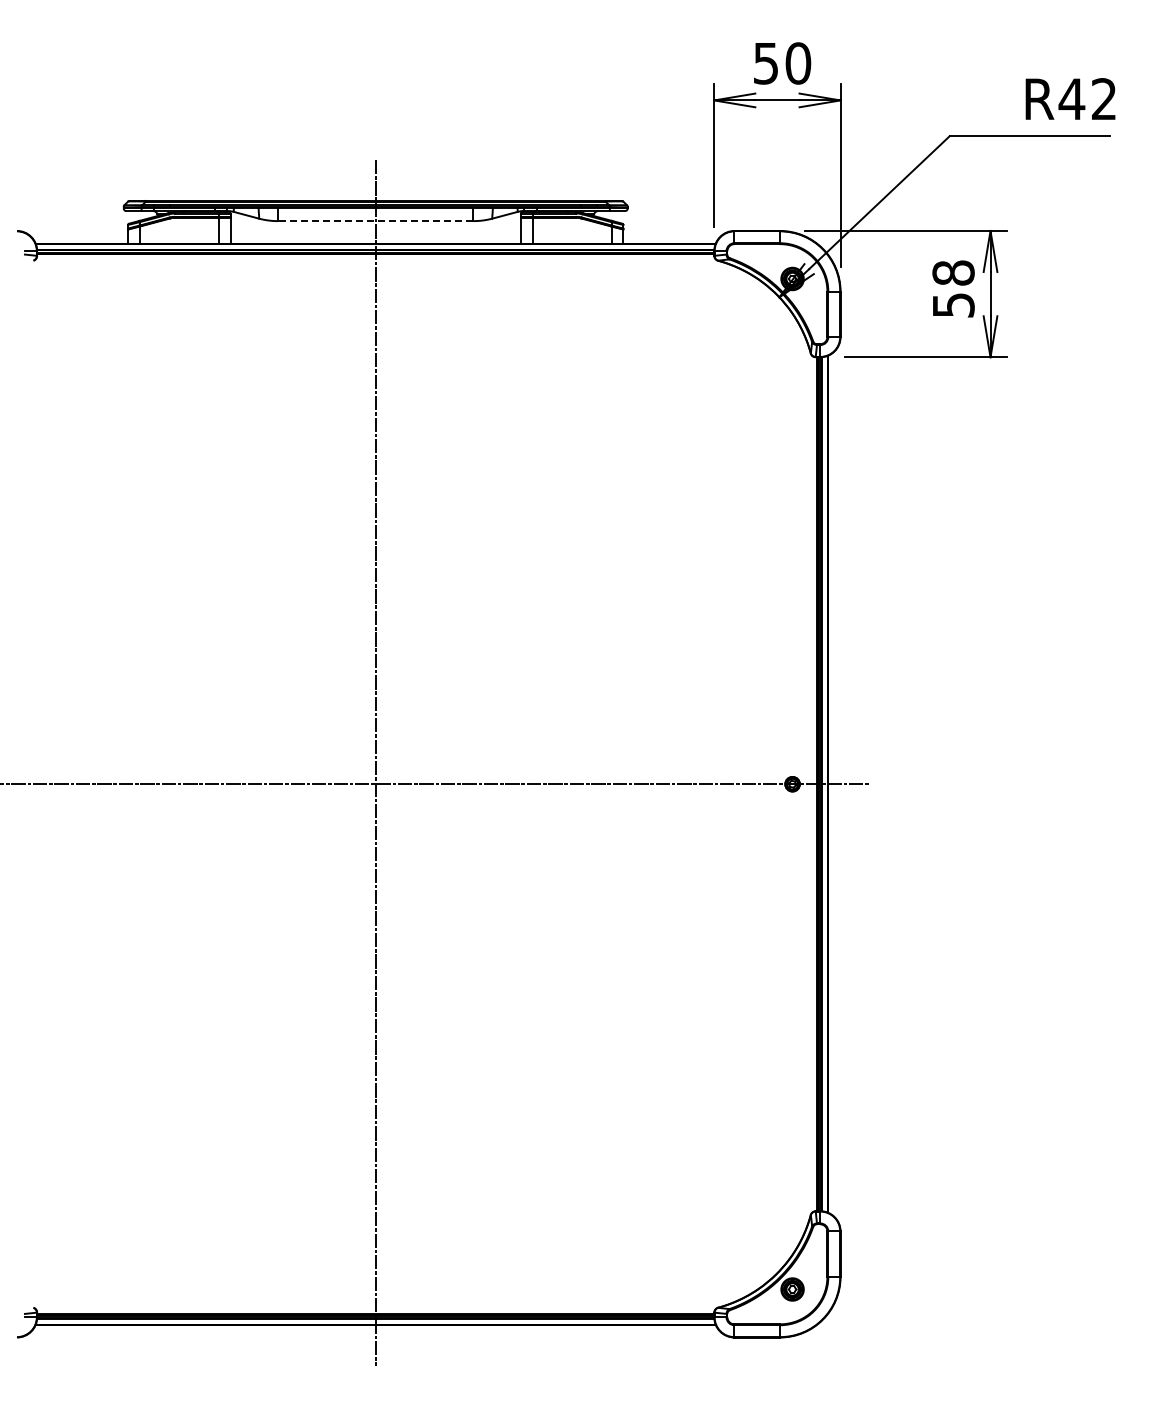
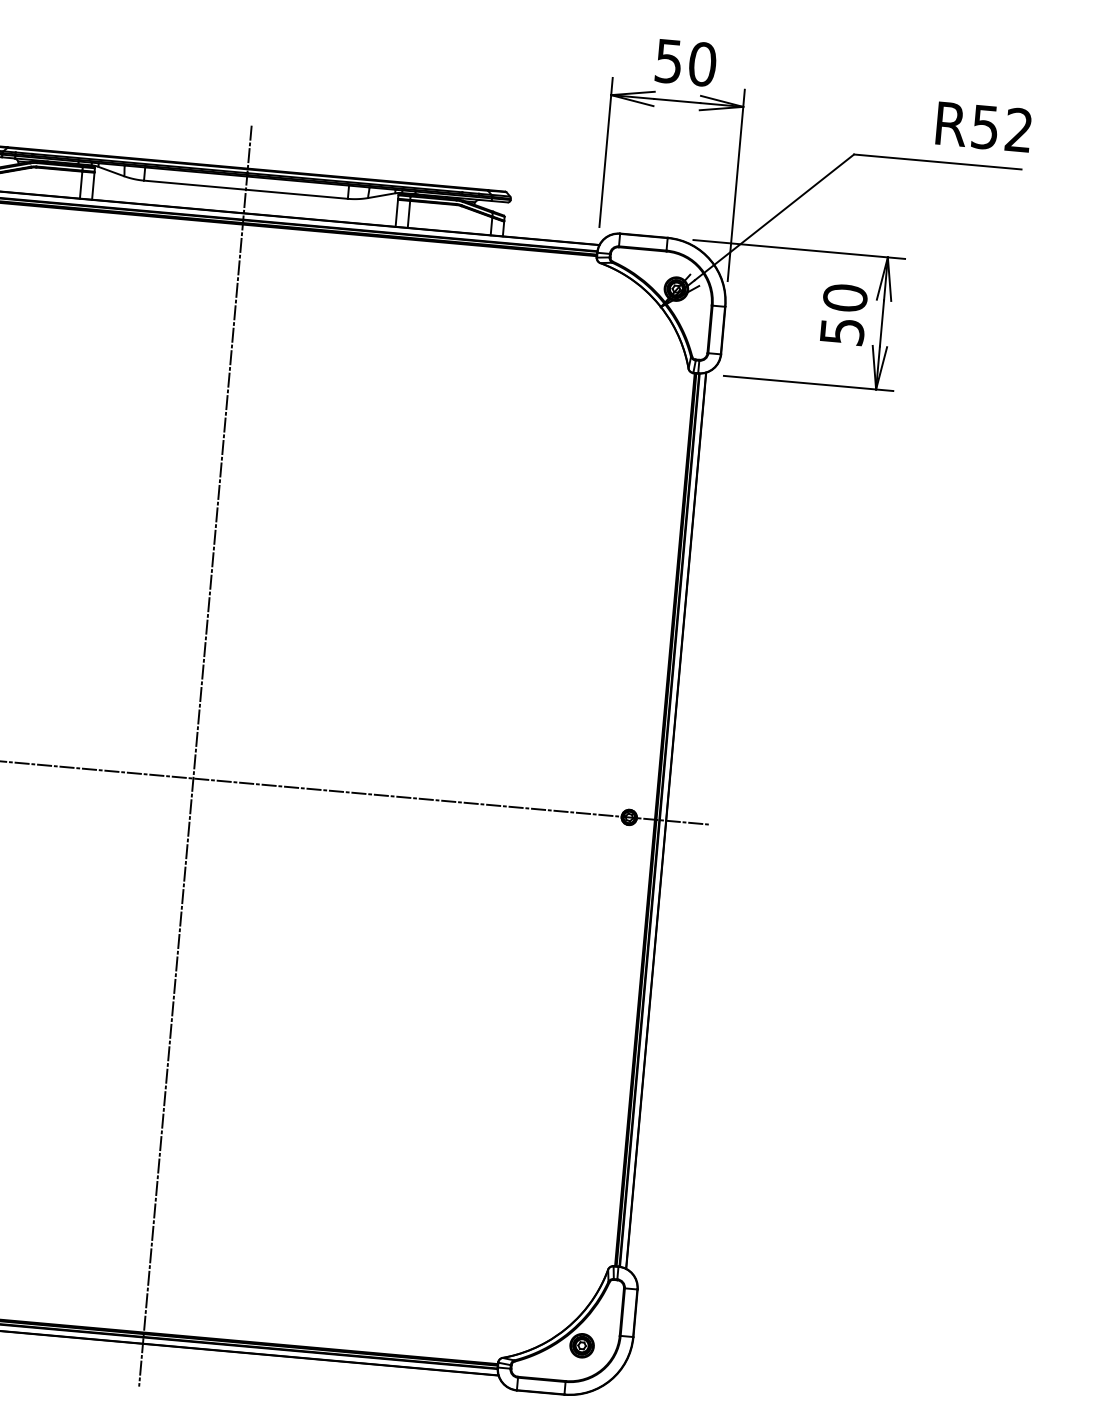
text: (1071, 99) -> (984, 127), R42 -> R52
line: (375, 221) -> (245, 190), dashed -> solid
text: (953, 272) -> (845, 297), 58 -> 50

